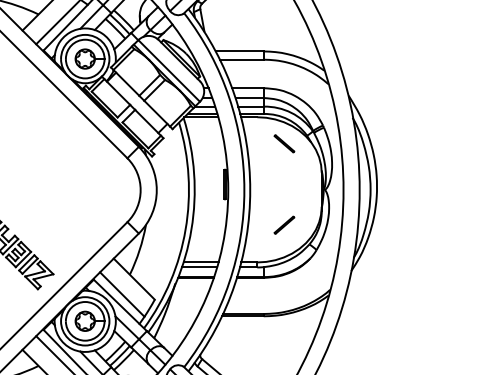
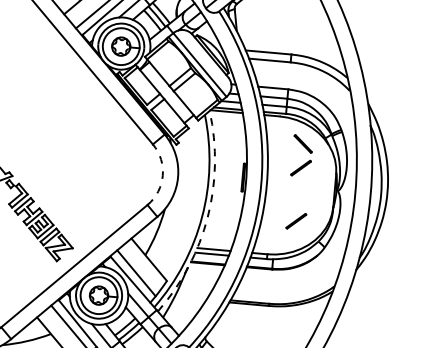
line: (284, 168) -> (301, 167), added
arc: (140, 190) -> (162, 176), solid -> dashed
arc: (191, 229) -> (207, 217), solid -> dashed

